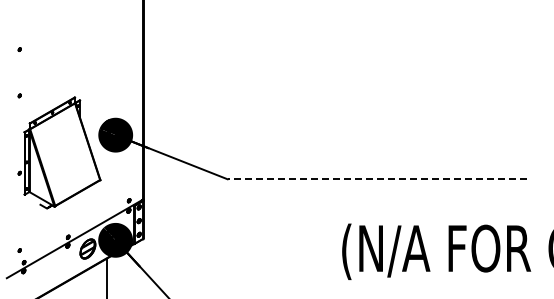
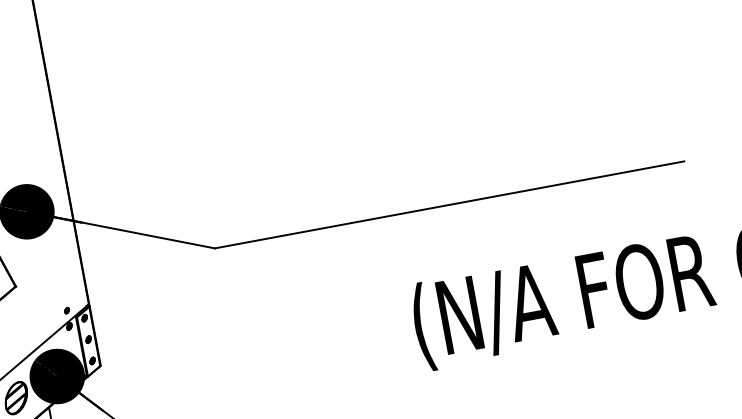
line: (377, 179) -> (449, 205), dashed -> solid

